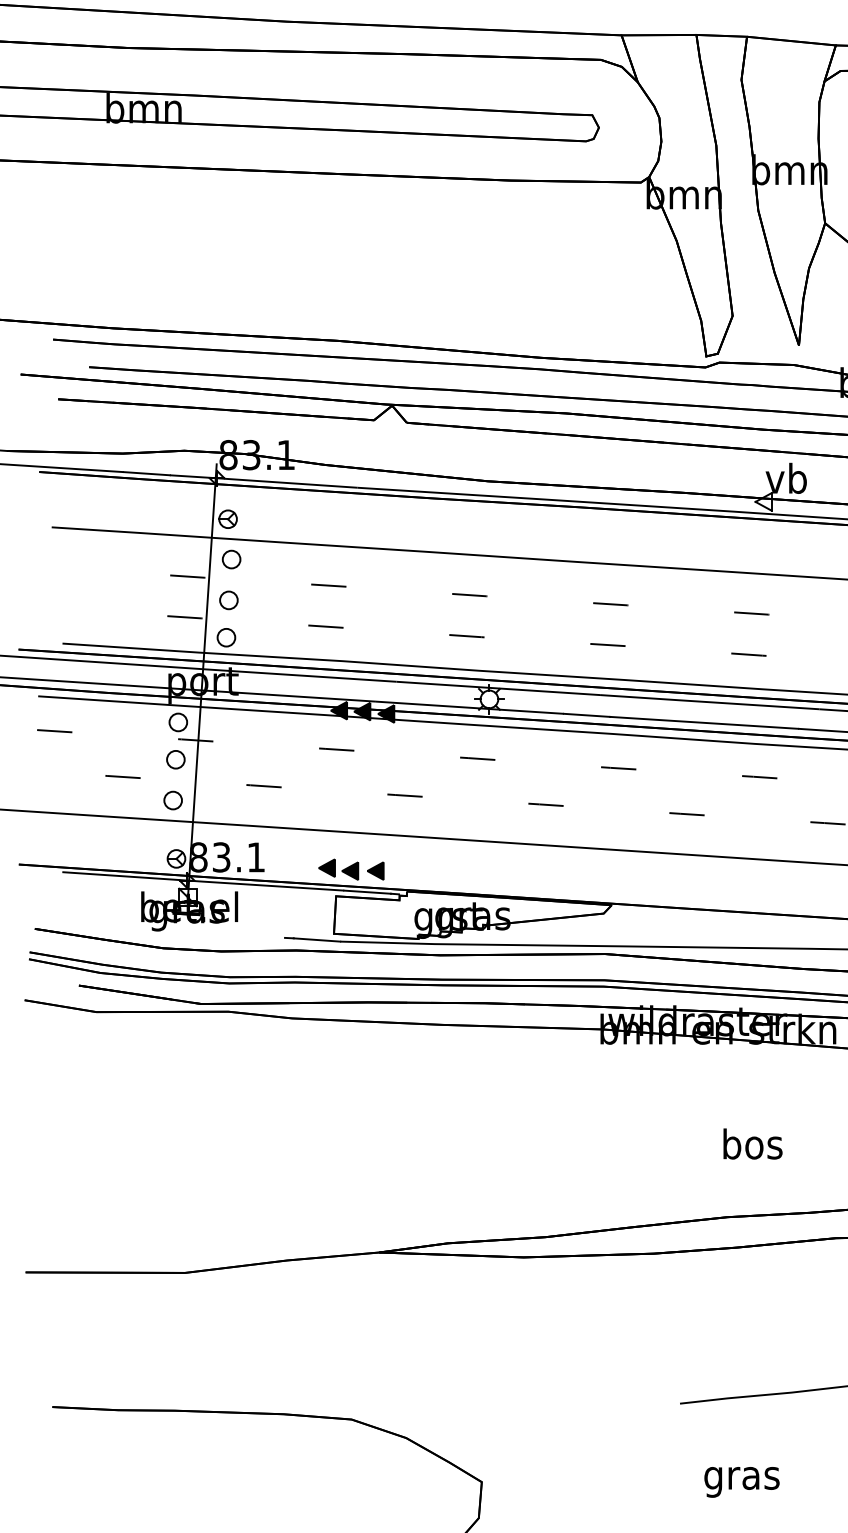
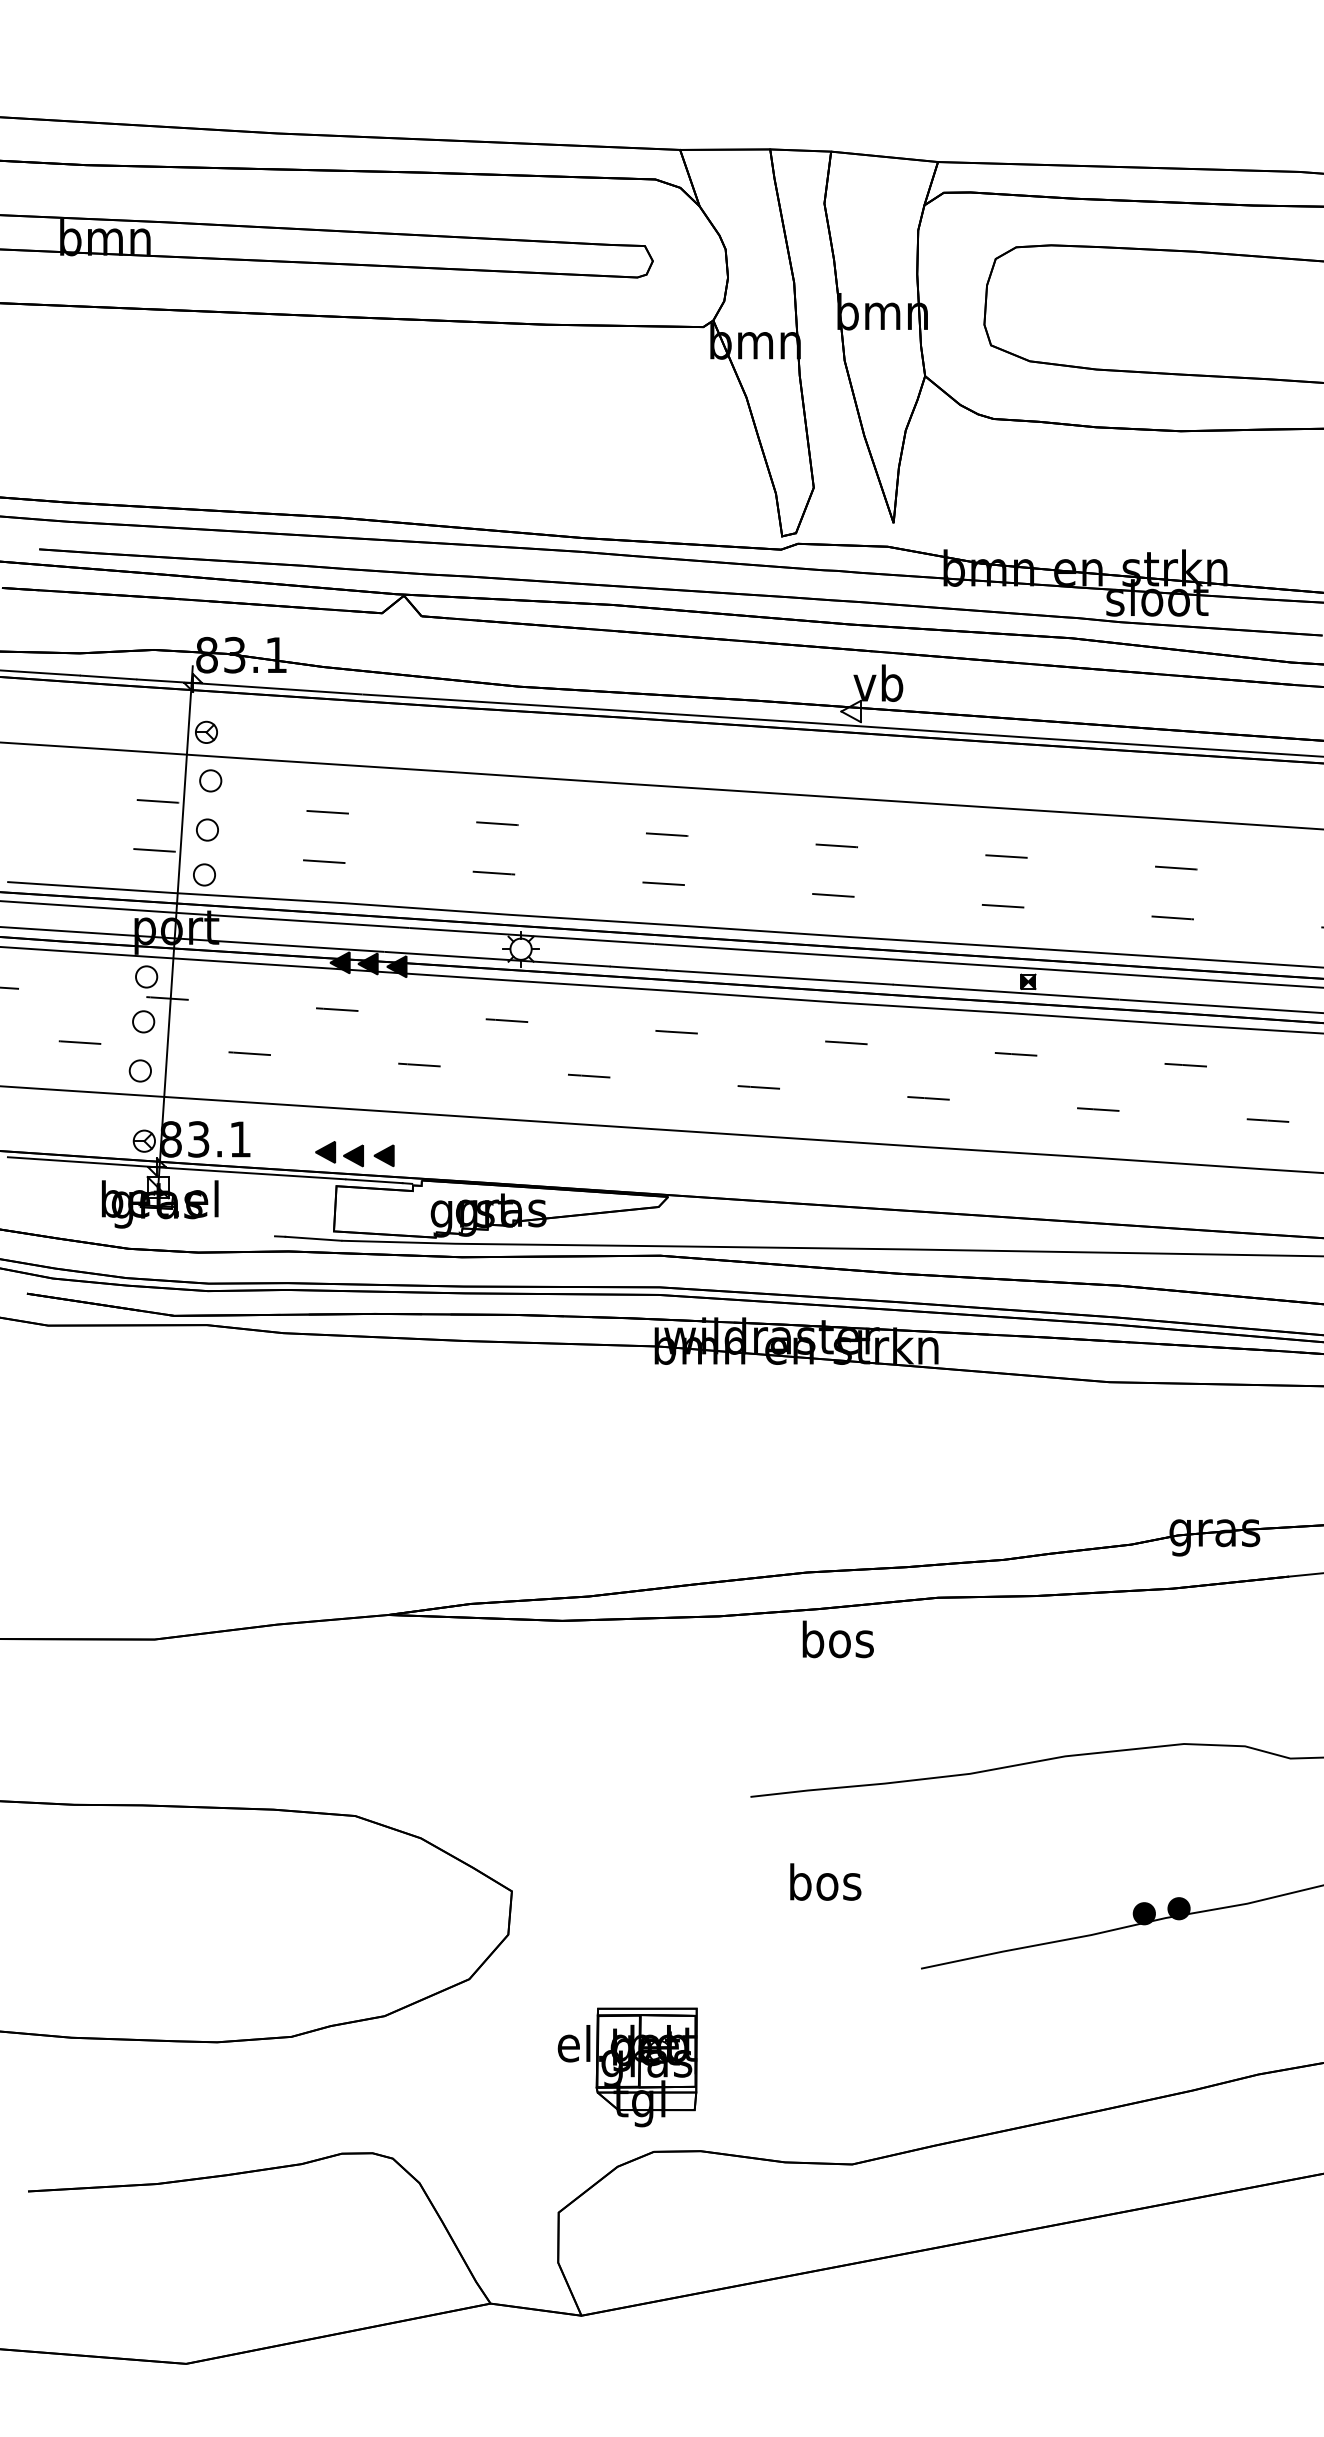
text: (752, 1144) -> (837, 1639), moved
text: (741, 1478) -> (824, 1886), gras -> bos

